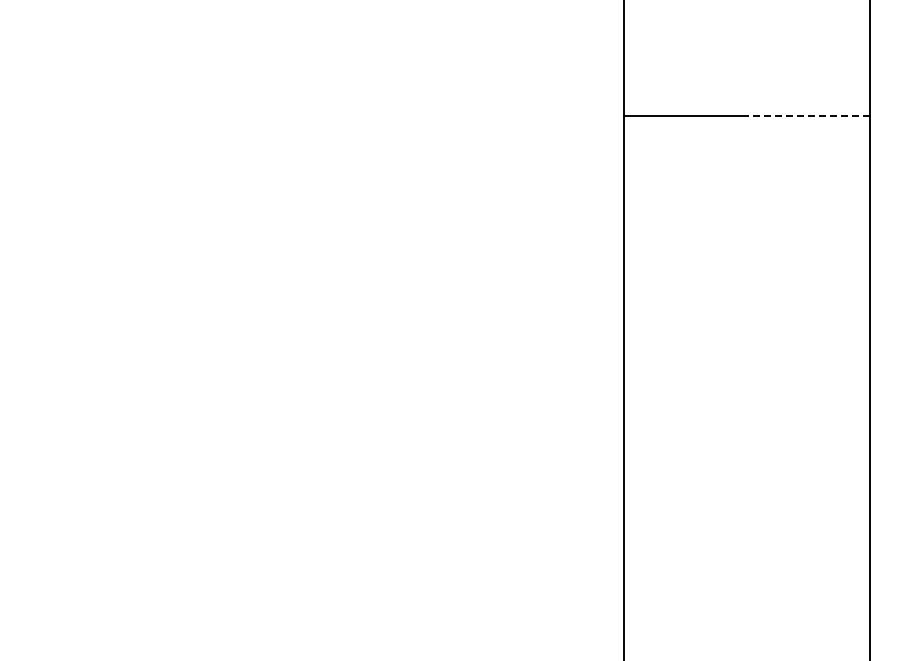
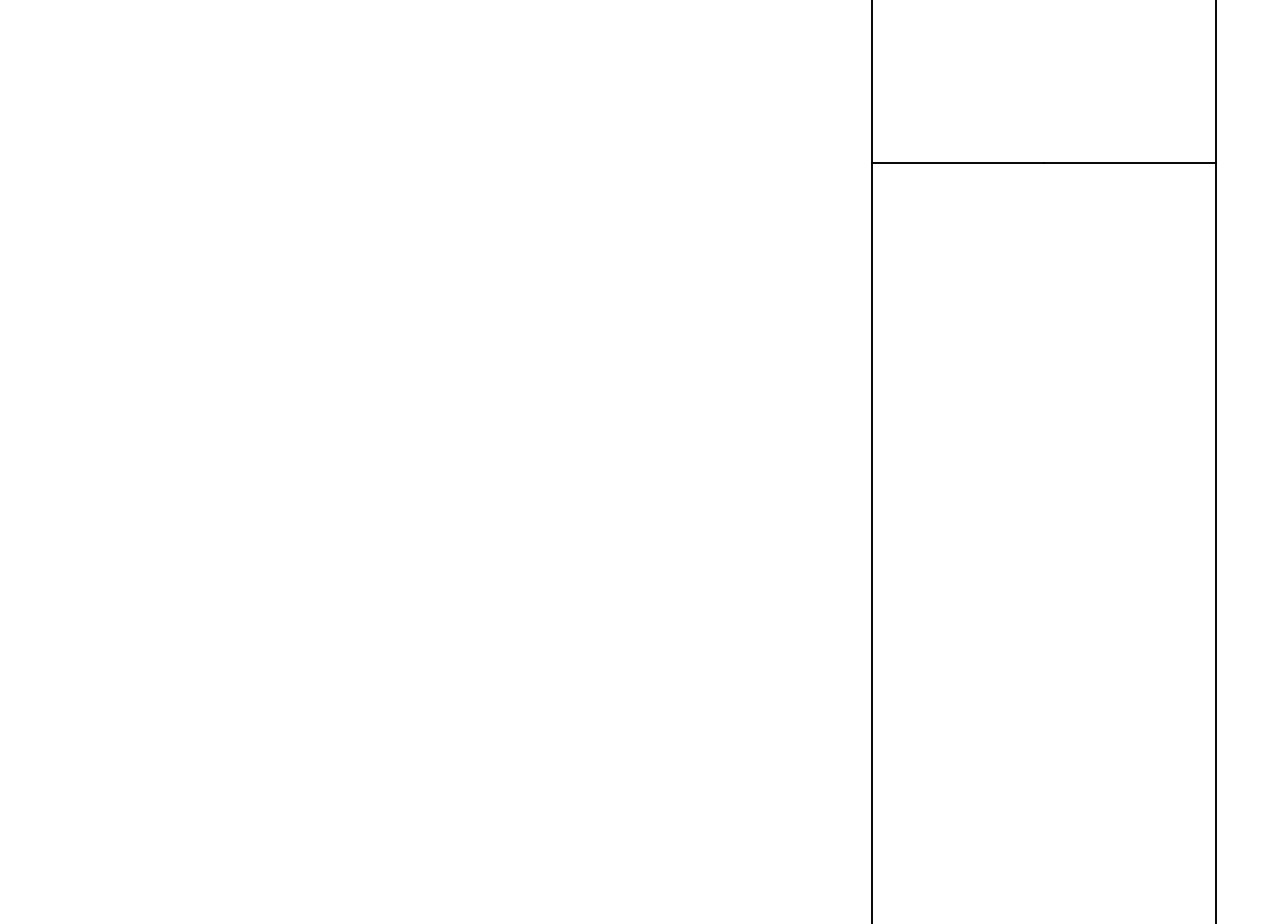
line: (808, 116) -> (1129, 163), dashed -> solid

